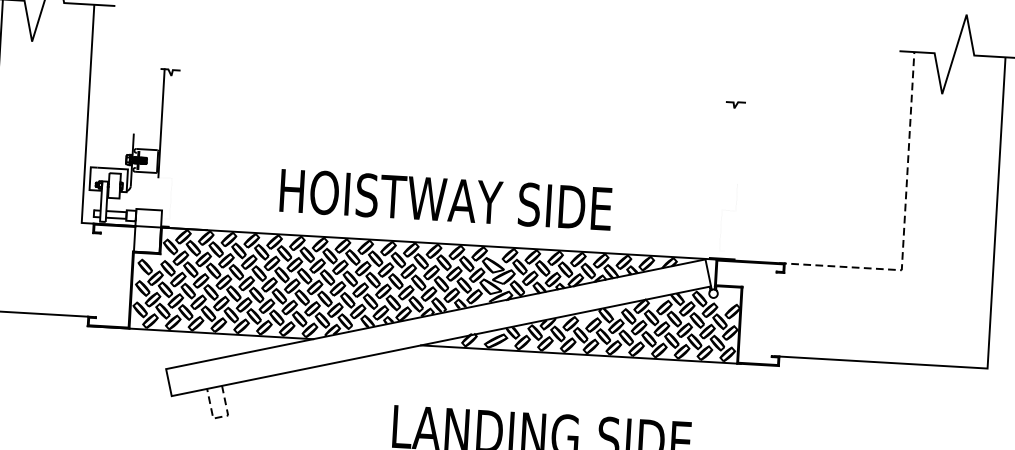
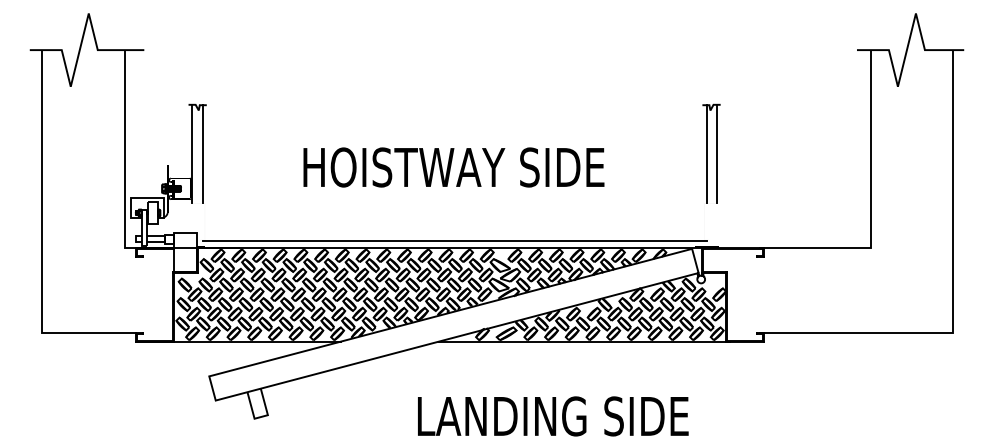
line: (172, 124) -> (202, 154), added
line: (727, 156) -> (706, 154), added
line: (738, 156) -> (716, 153), added
text: (445, 199) -> (453, 167), moved
line: (904, 223) -> (870, 205), dashed -> solid
line: (444, 235) -> (454, 240), added
line: (221, 416) -> (261, 416), dashed -> solid

